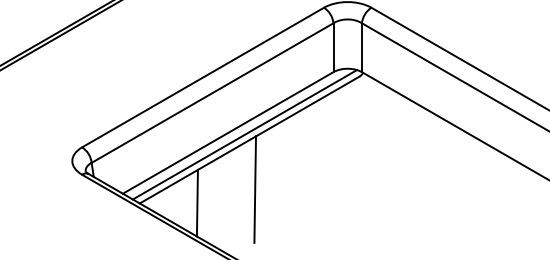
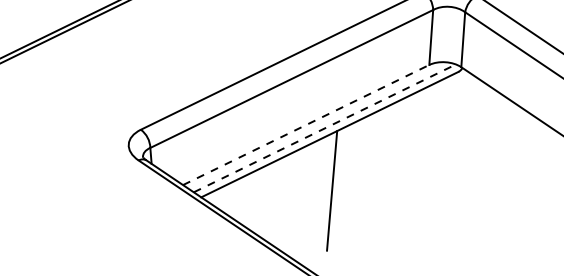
line: (228, 132) -> (306, 124), solid -> dashed
line: (245, 134) -> (325, 128), solid -> dashed
line: (196, 202) -> (265, 200), removed

